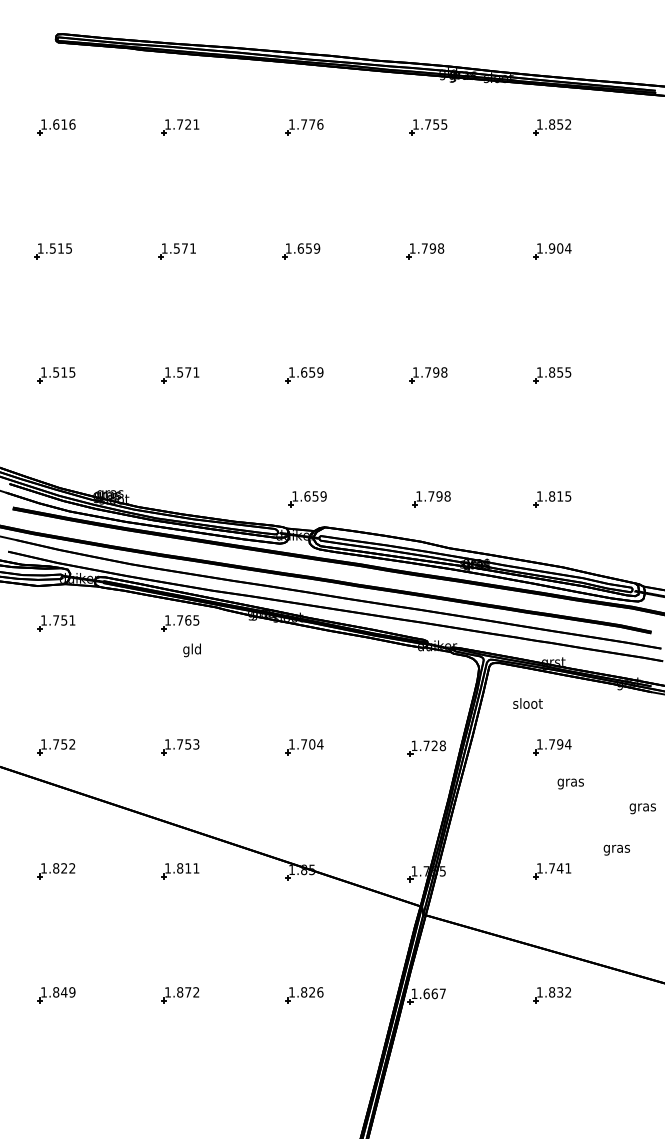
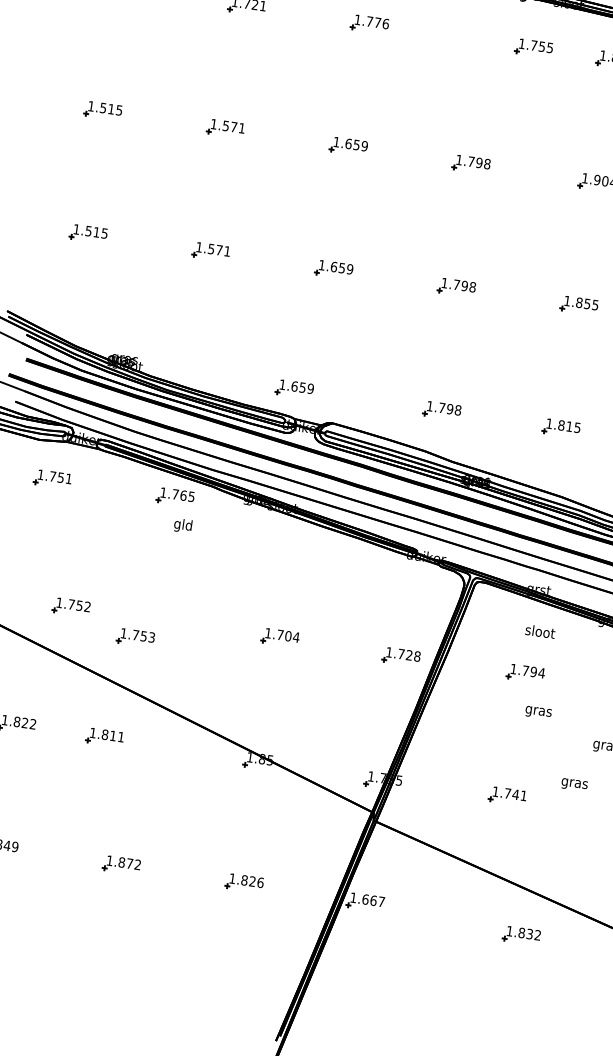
part: (428, 127) -> (534, 48), moved
part: (307, 499) -> (294, 389), moved
text: (527, 703) -> (539, 631), moved
part: (56, 747) -> (71, 607), moved
part: (180, 747) -> (135, 638), moved
part: (180, 871) -> (105, 737), moved
part: (551, 995) -> (520, 935), moved

